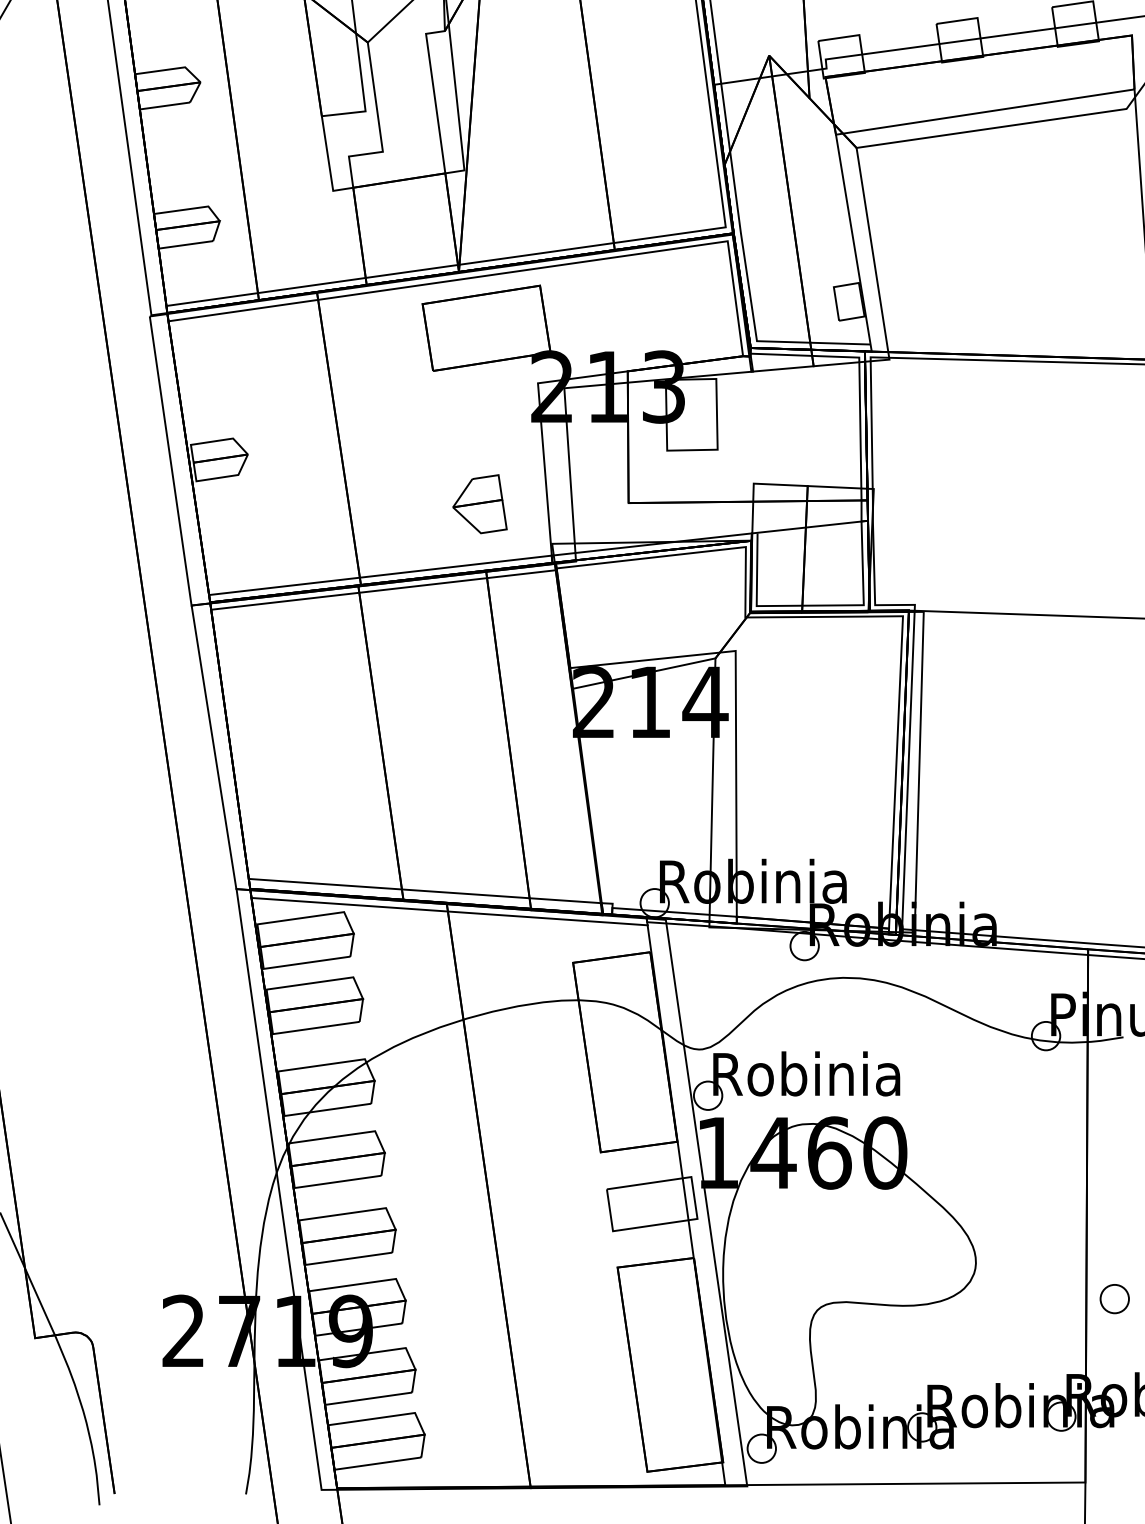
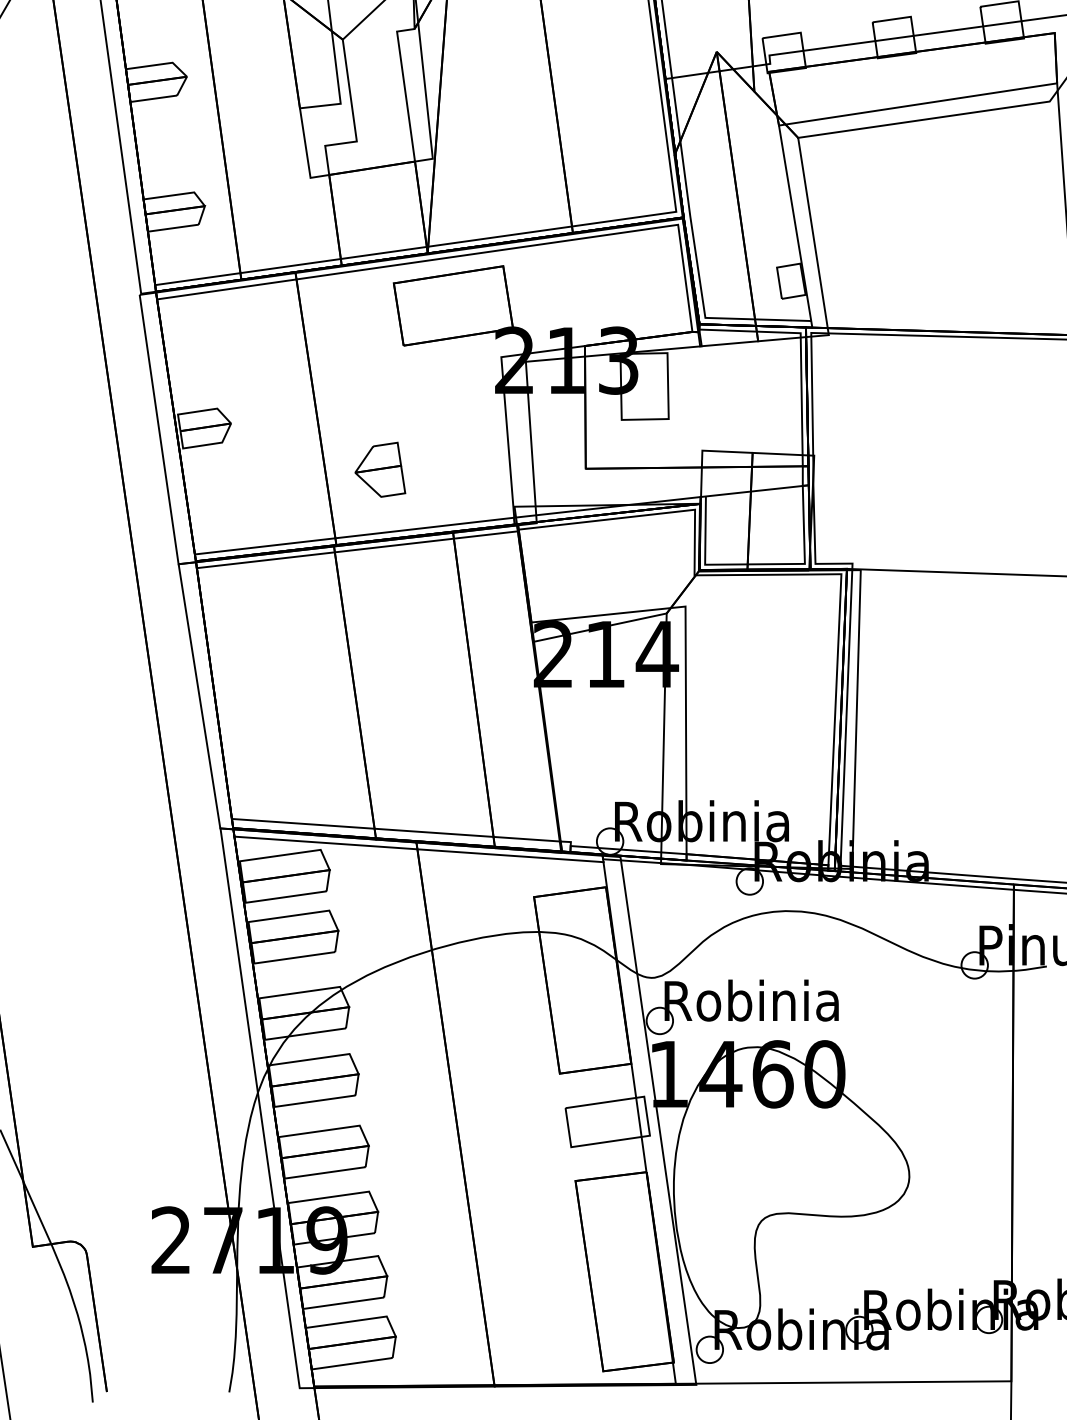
part: (480, 503) -> (380, 469), moved
part: (1114, 1299) -> (1038, 1210), removed

